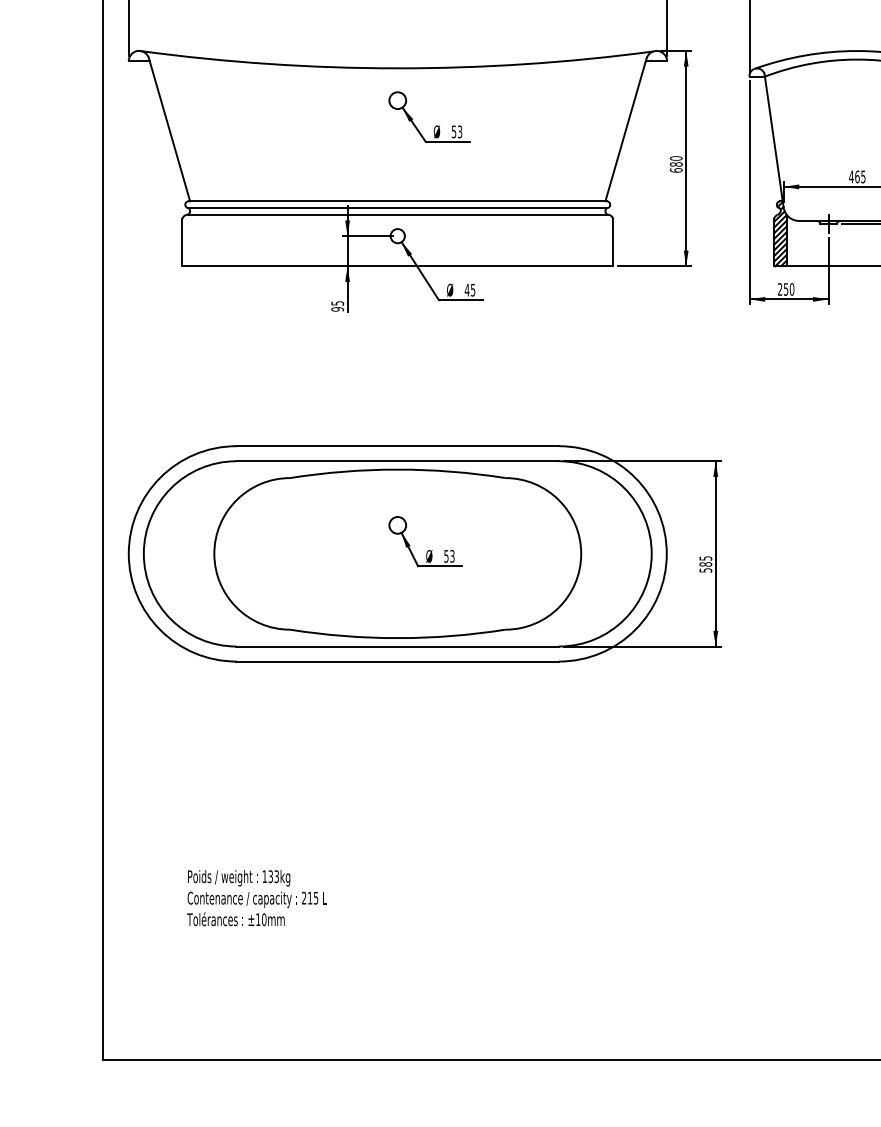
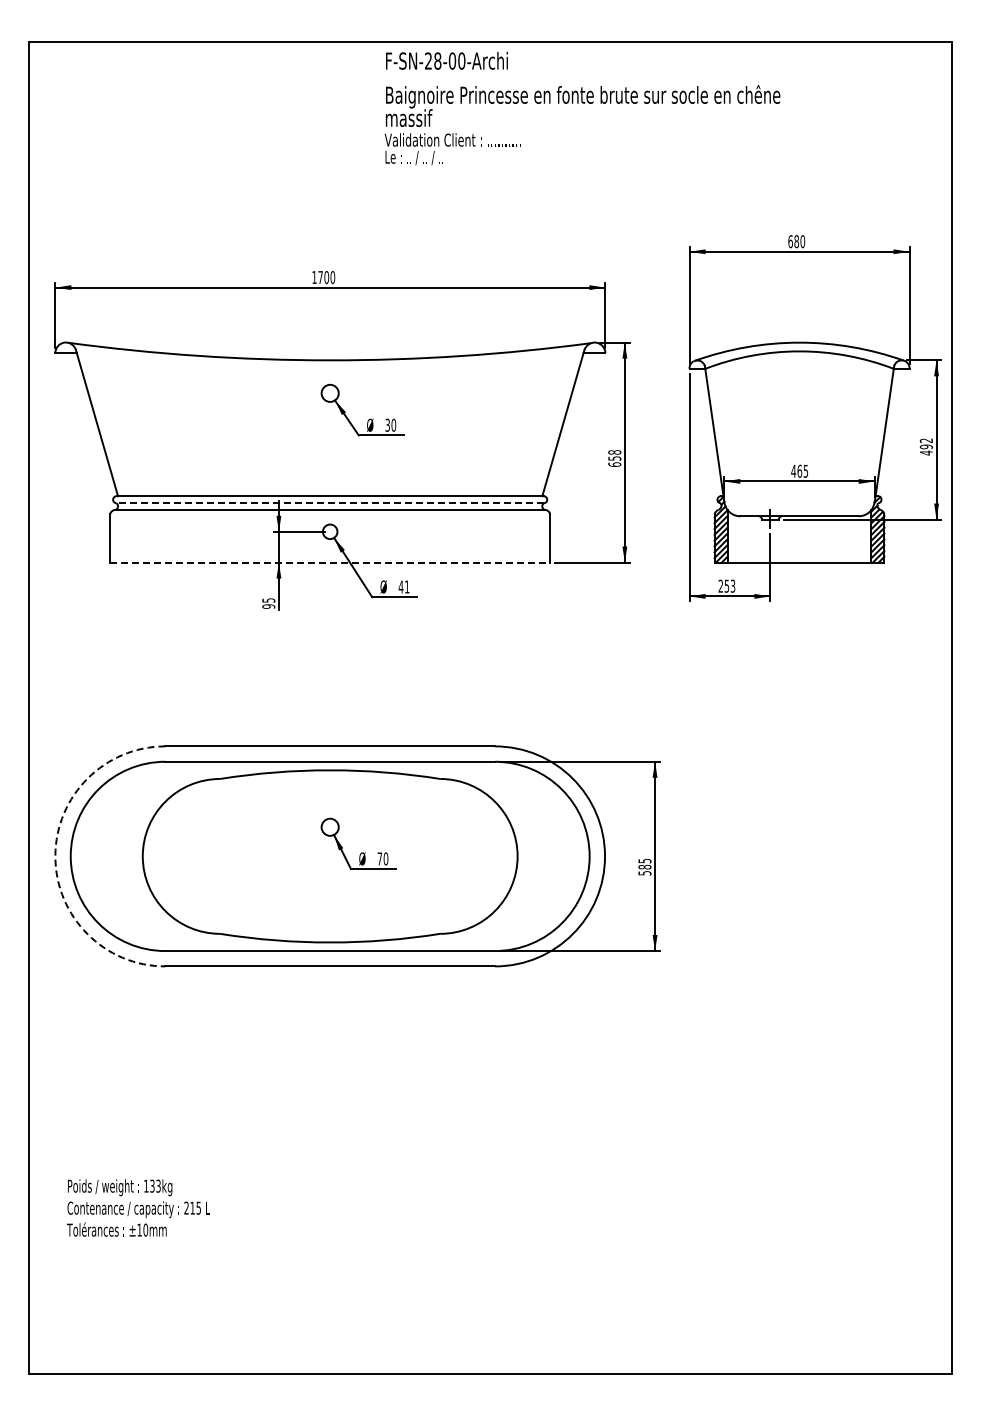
text: (456, 131) -> (390, 424), 53 -> 30
text: (676, 161) -> (614, 455), 680 -> 658
line: (398, 208) -> (330, 503), solid -> dashed
line: (398, 266) -> (330, 562), solid -> dashed
text: (791, 288) -> (732, 585), 250 -> 253
text: (473, 289) -> (407, 586), 45 -> 41
arc: (128, 553) -> (55, 856), solid -> dashed
text: (448, 555) -> (382, 858), 53 -> 70
text: (257, 897) -> (138, 1207), moved

